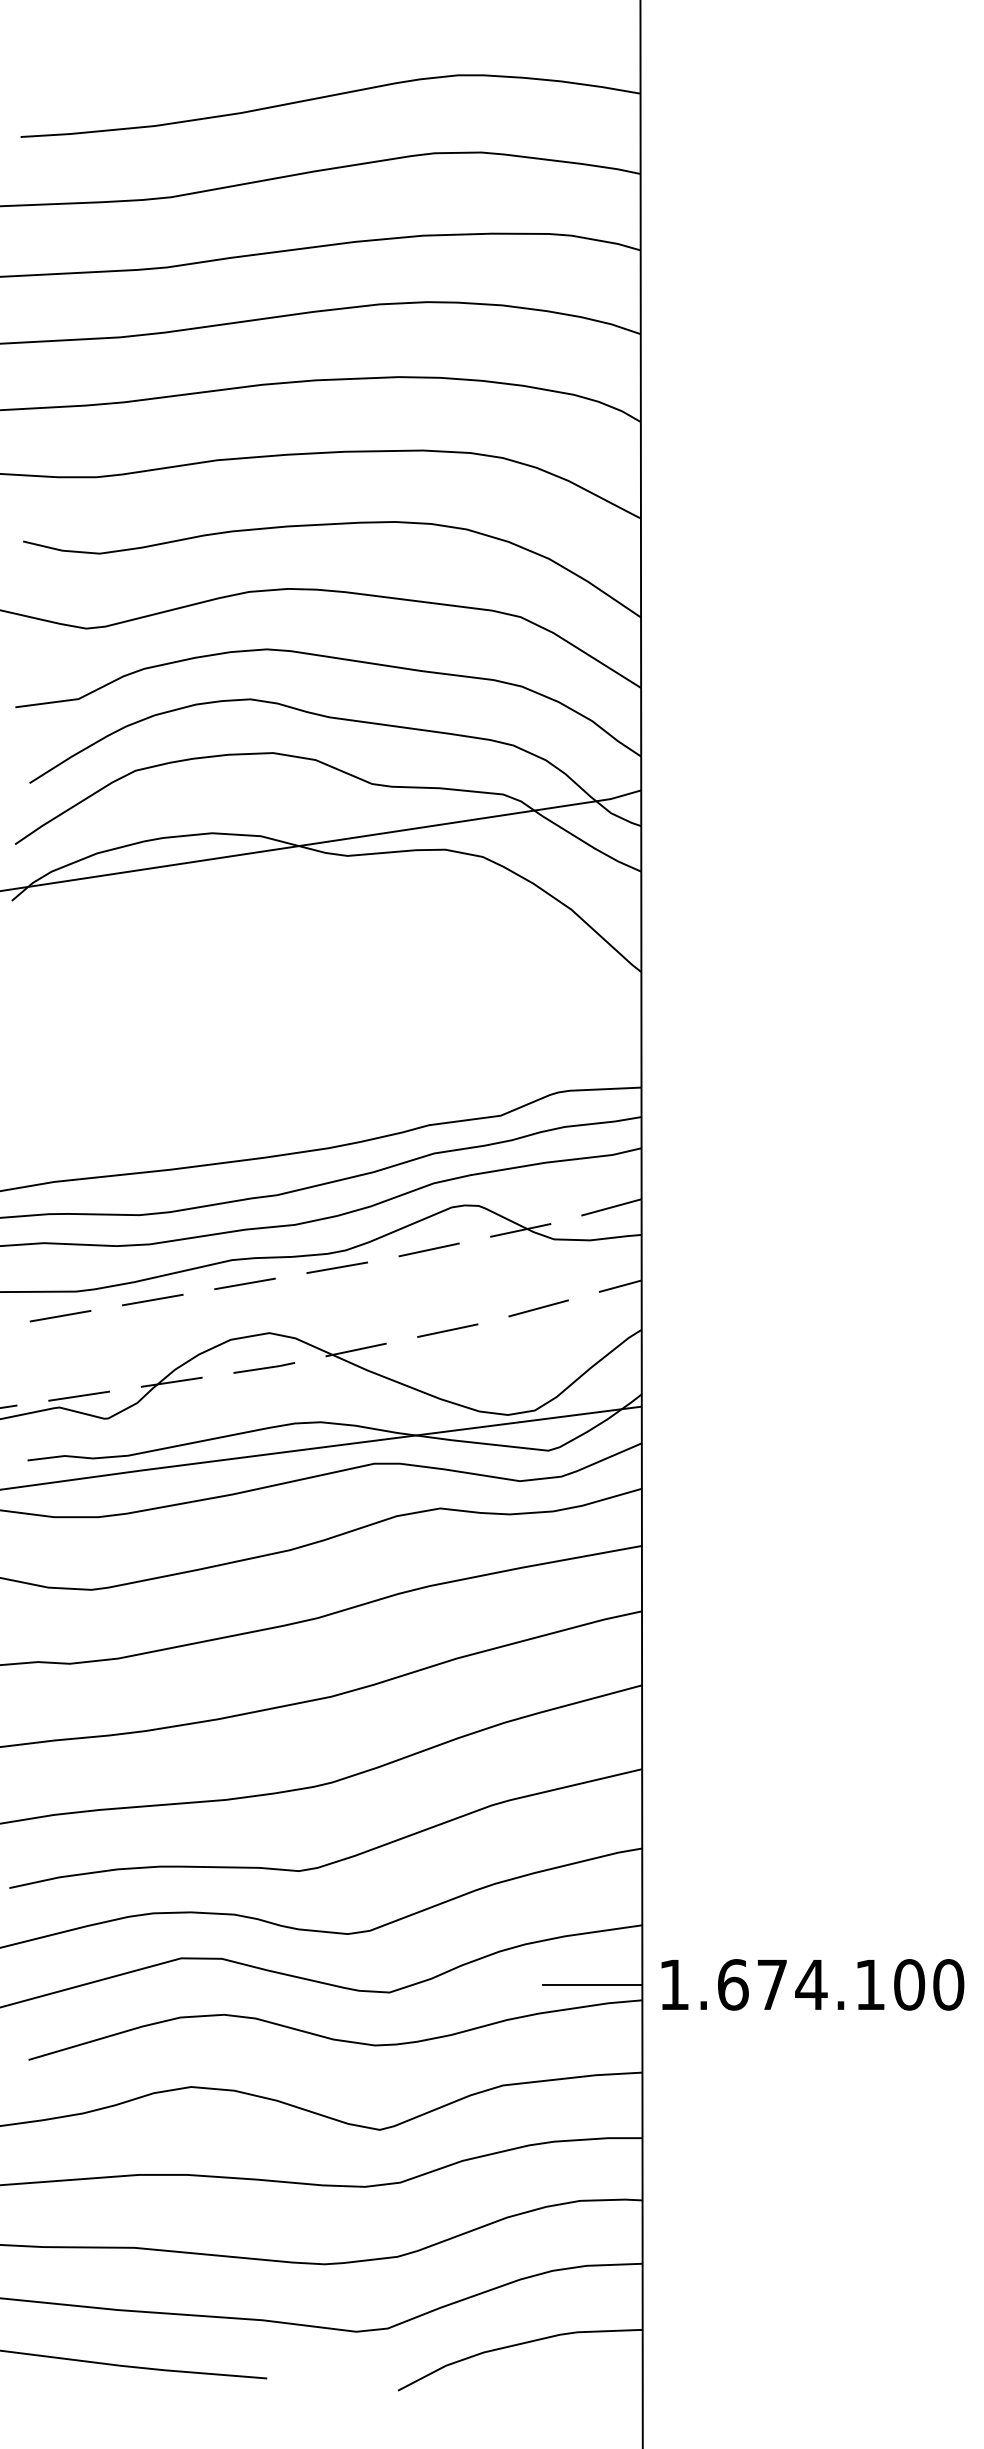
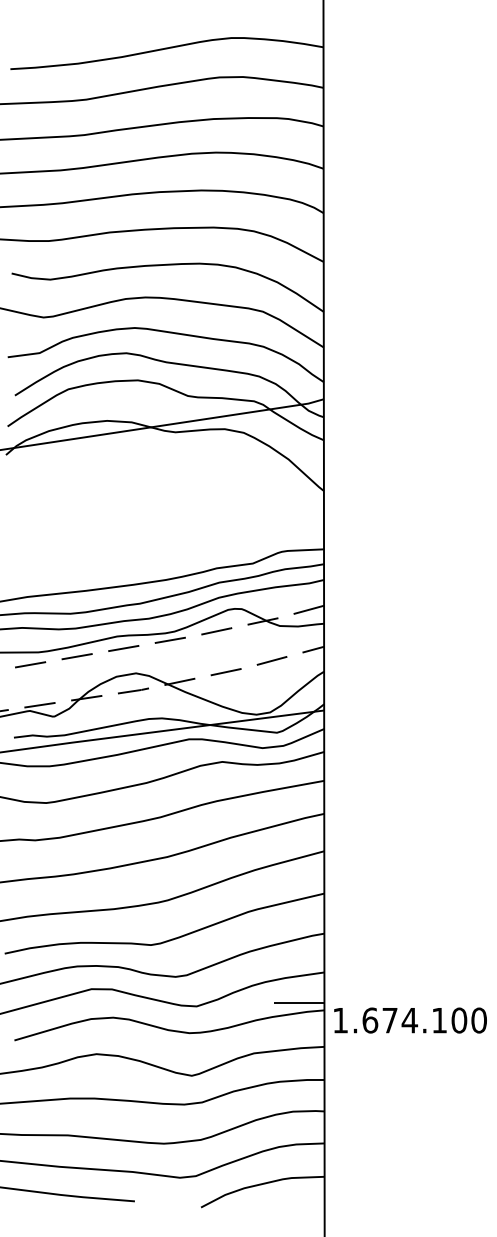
text: (812, 1984) -> (410, 1020), moved

